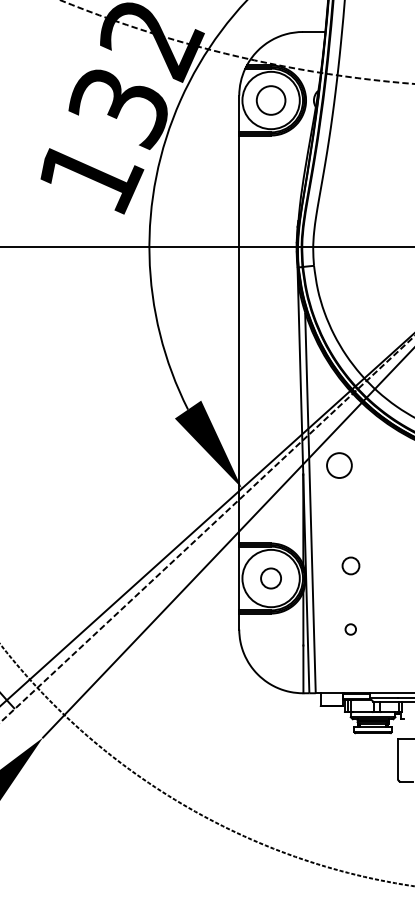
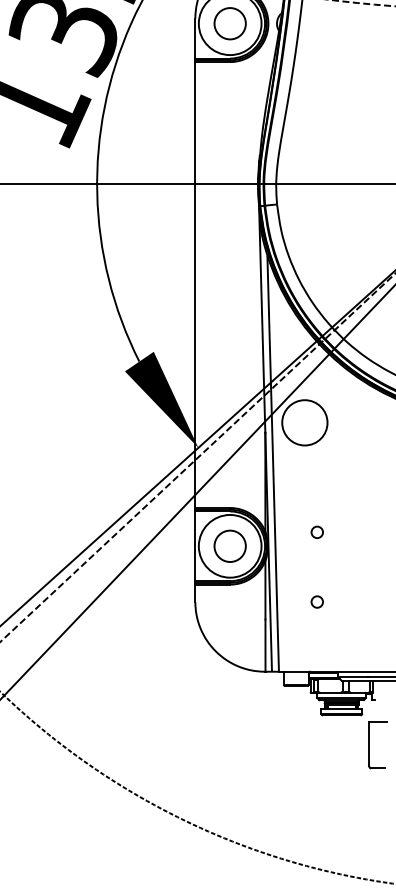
circle: (339, 465) -> (304, 422), size x1.67
circle: (350, 565) -> (316, 532), size x0.62
circle: (270, 578) -> (229, 546), size x1.43

